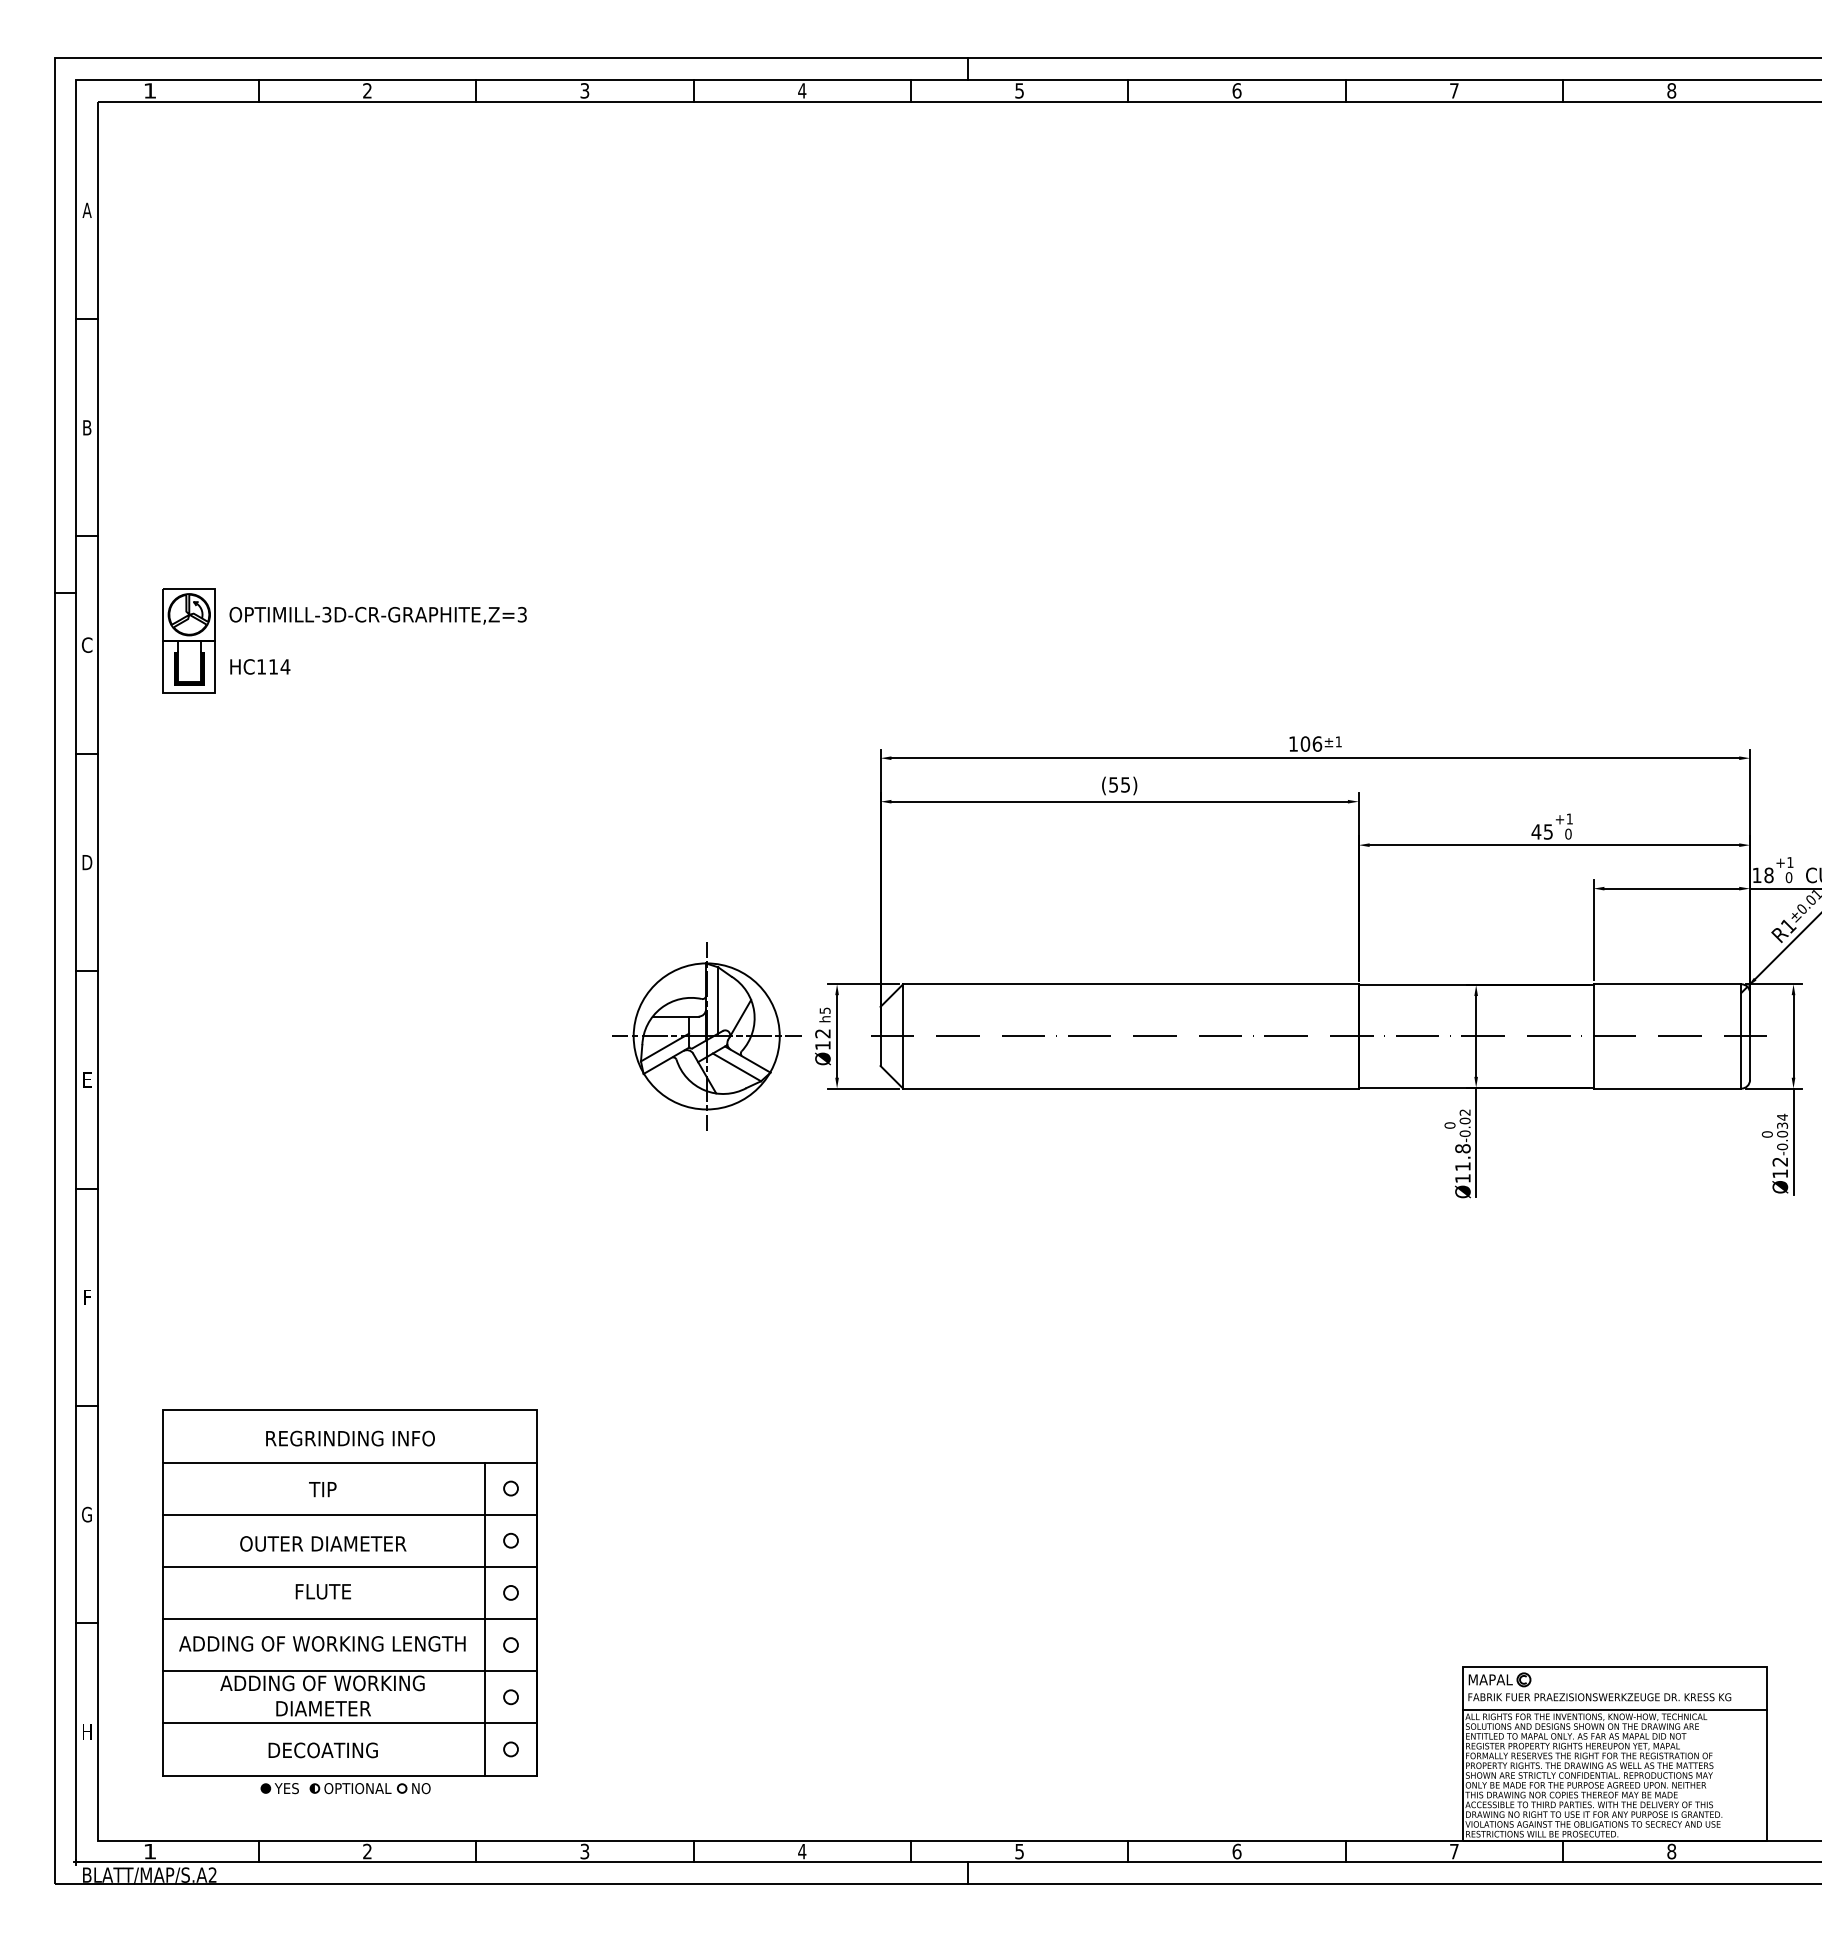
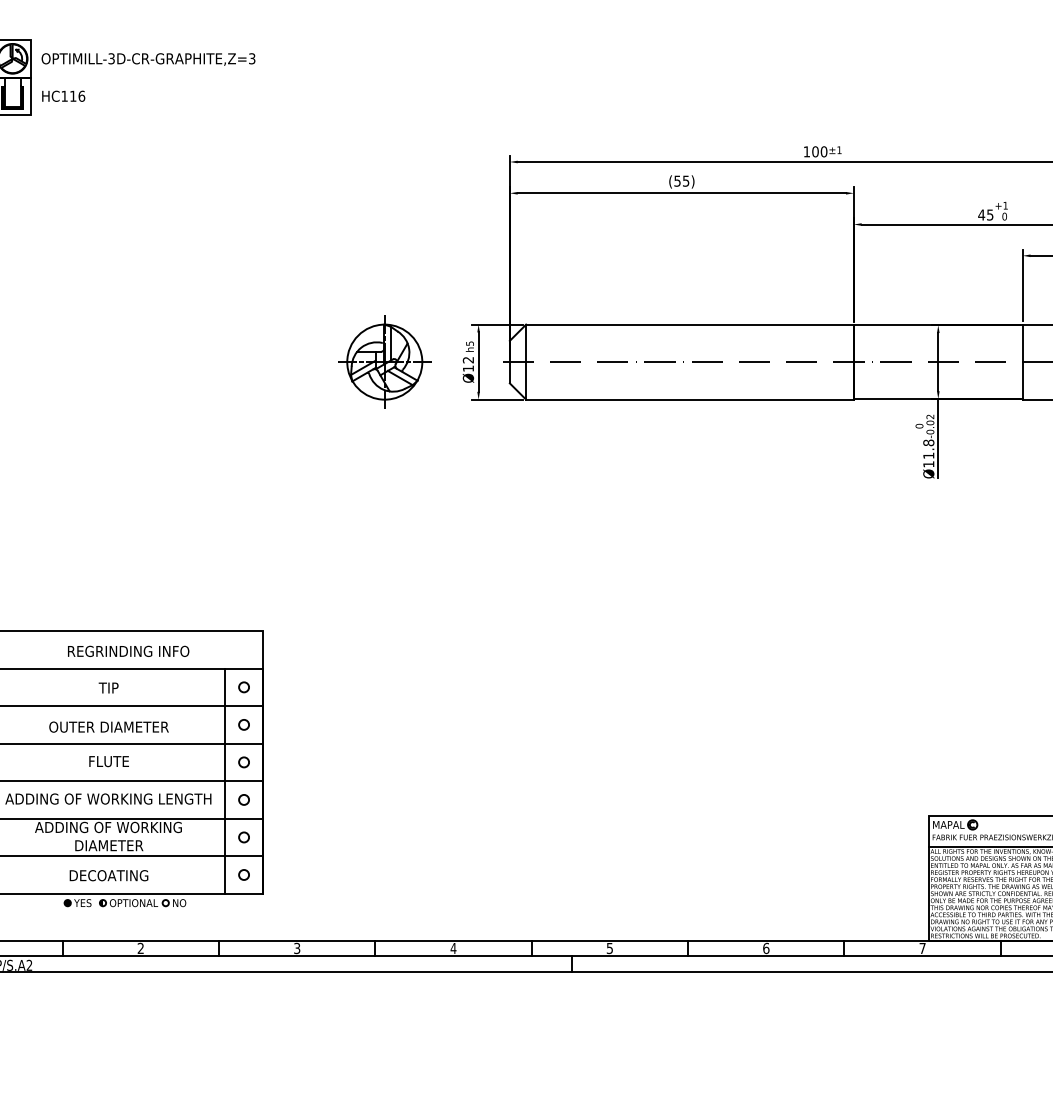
text: (285, 666) -> (81, 96), HC114 -> HC116
text: (1317, 743) -> (824, 151), 106 -> 100
part: (706, 1036) -> (384, 362), size x0.71

